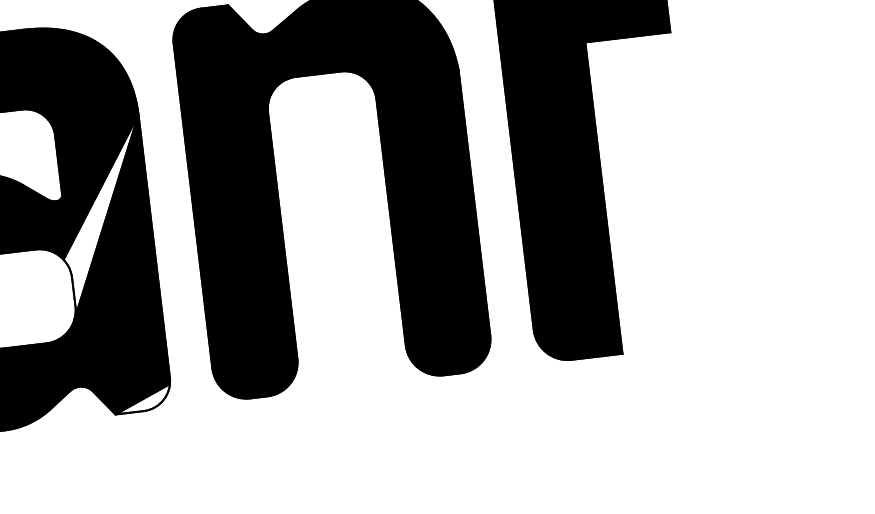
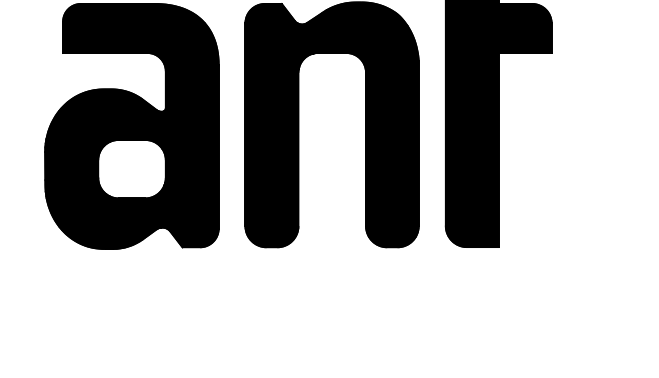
fill: (103, 217) -> (189, 125), added
fill: (142, 398) -> (200, 239), added

